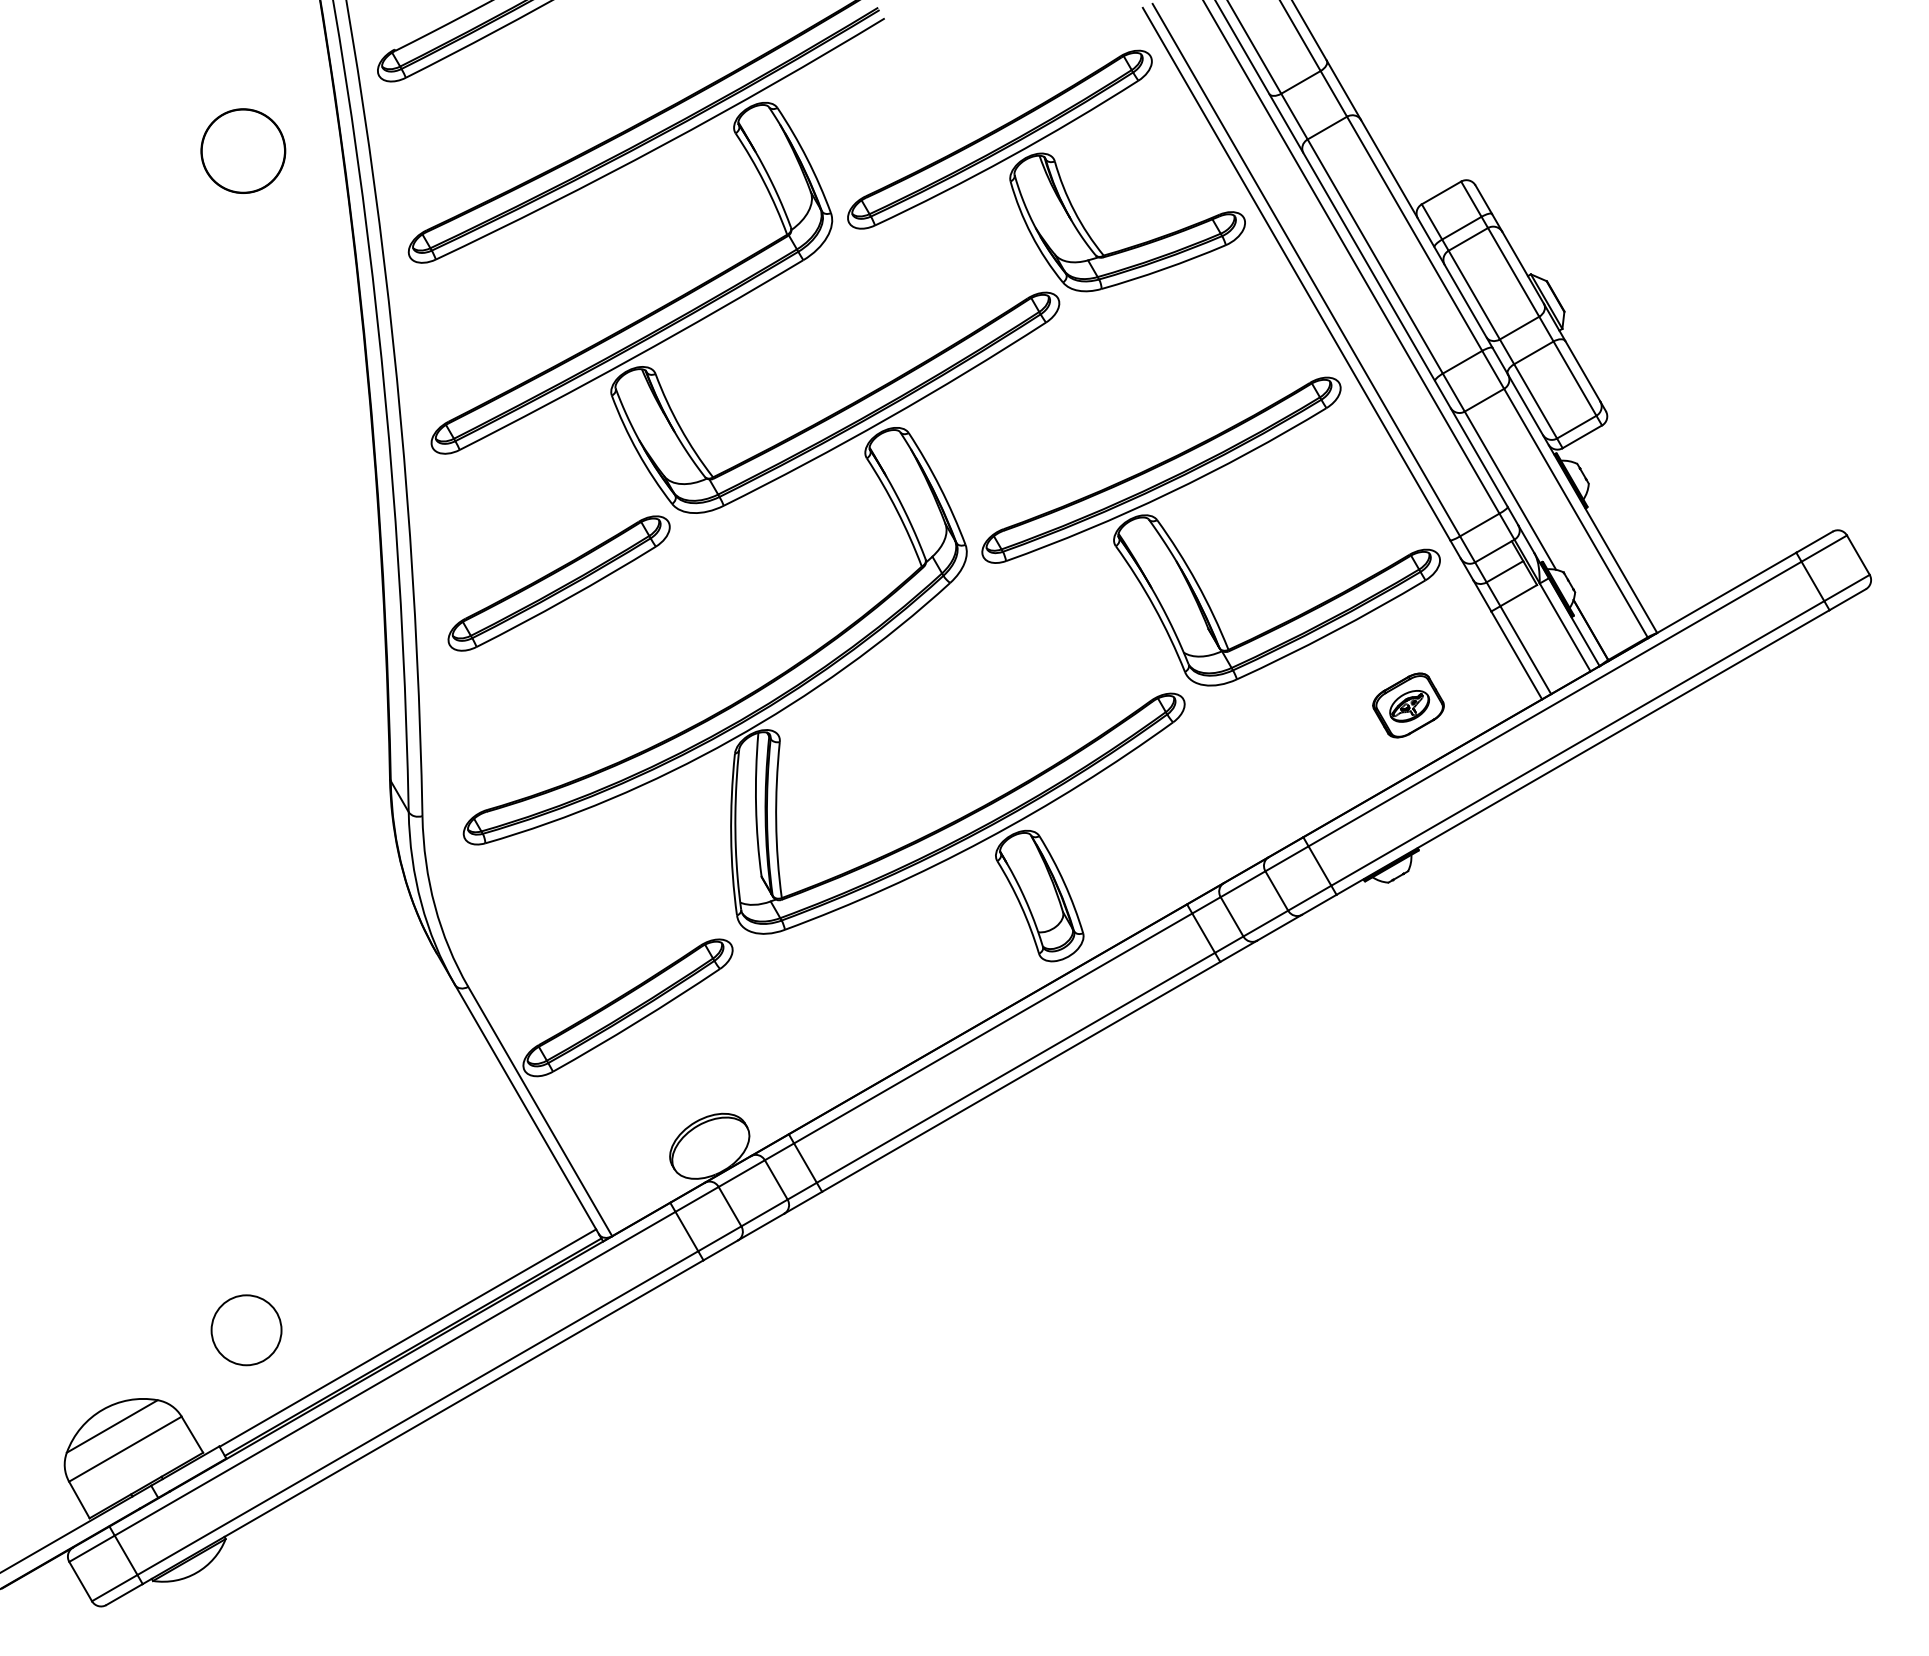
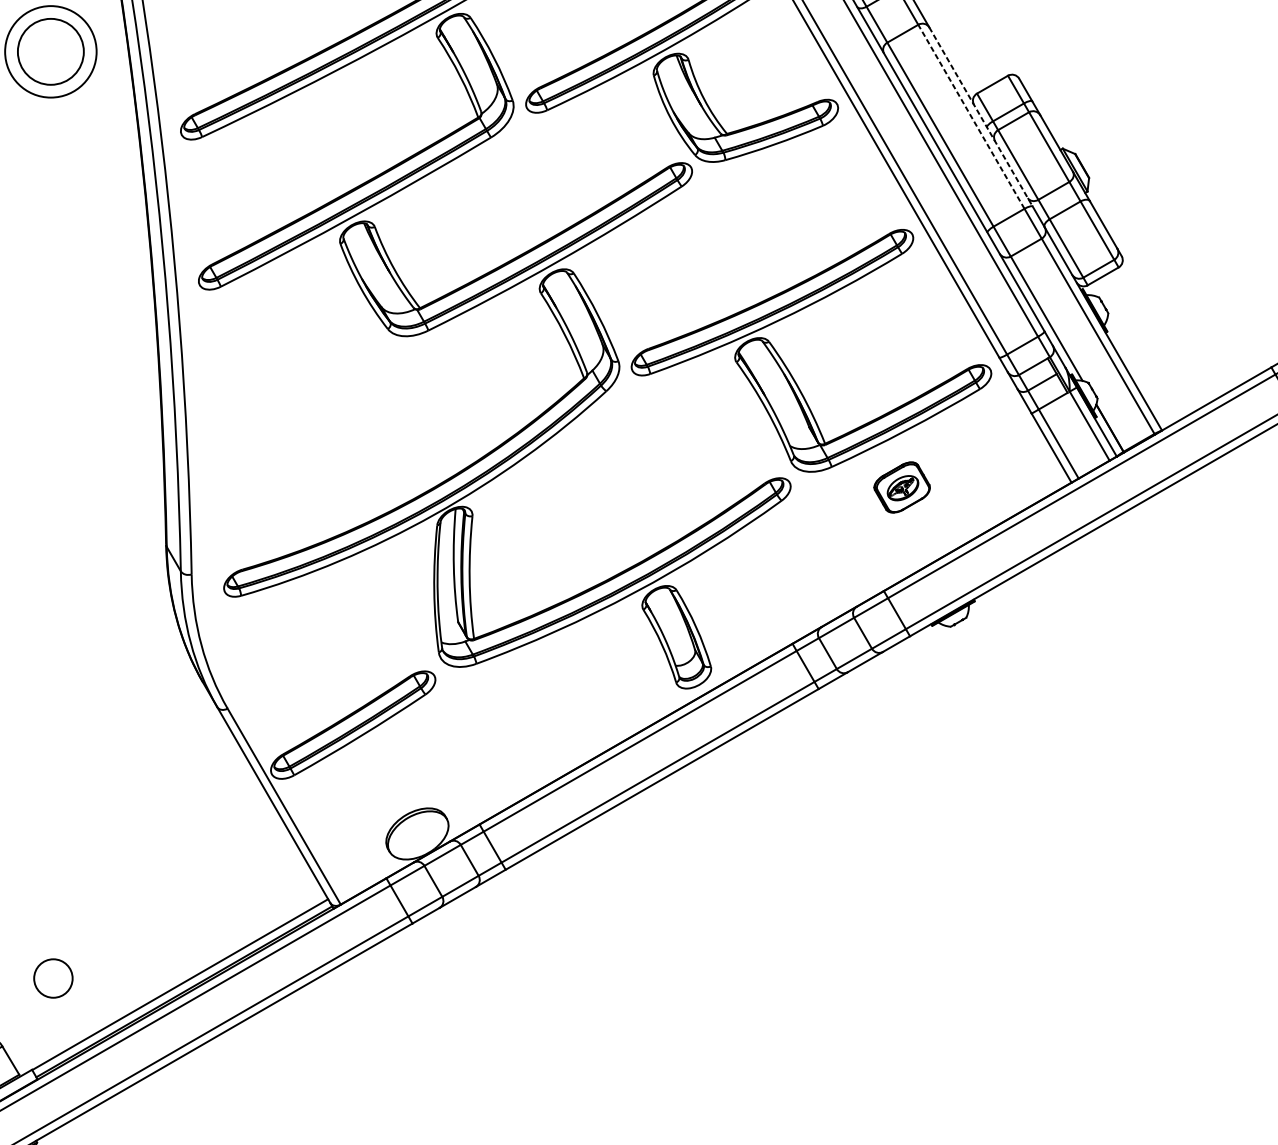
circle: (242, 150) -> (50, 51), size x1.4
line: (1414, 233) -> (971, 116), solid -> dashed
line: (1426, 234) -> (980, 117), solid -> dashed
part: (558, 583) -> (298, 391), removed
part: (1408, 705) -> (902, 487), moved
circle: (246, 1330) -> (53, 978), size x0.7

